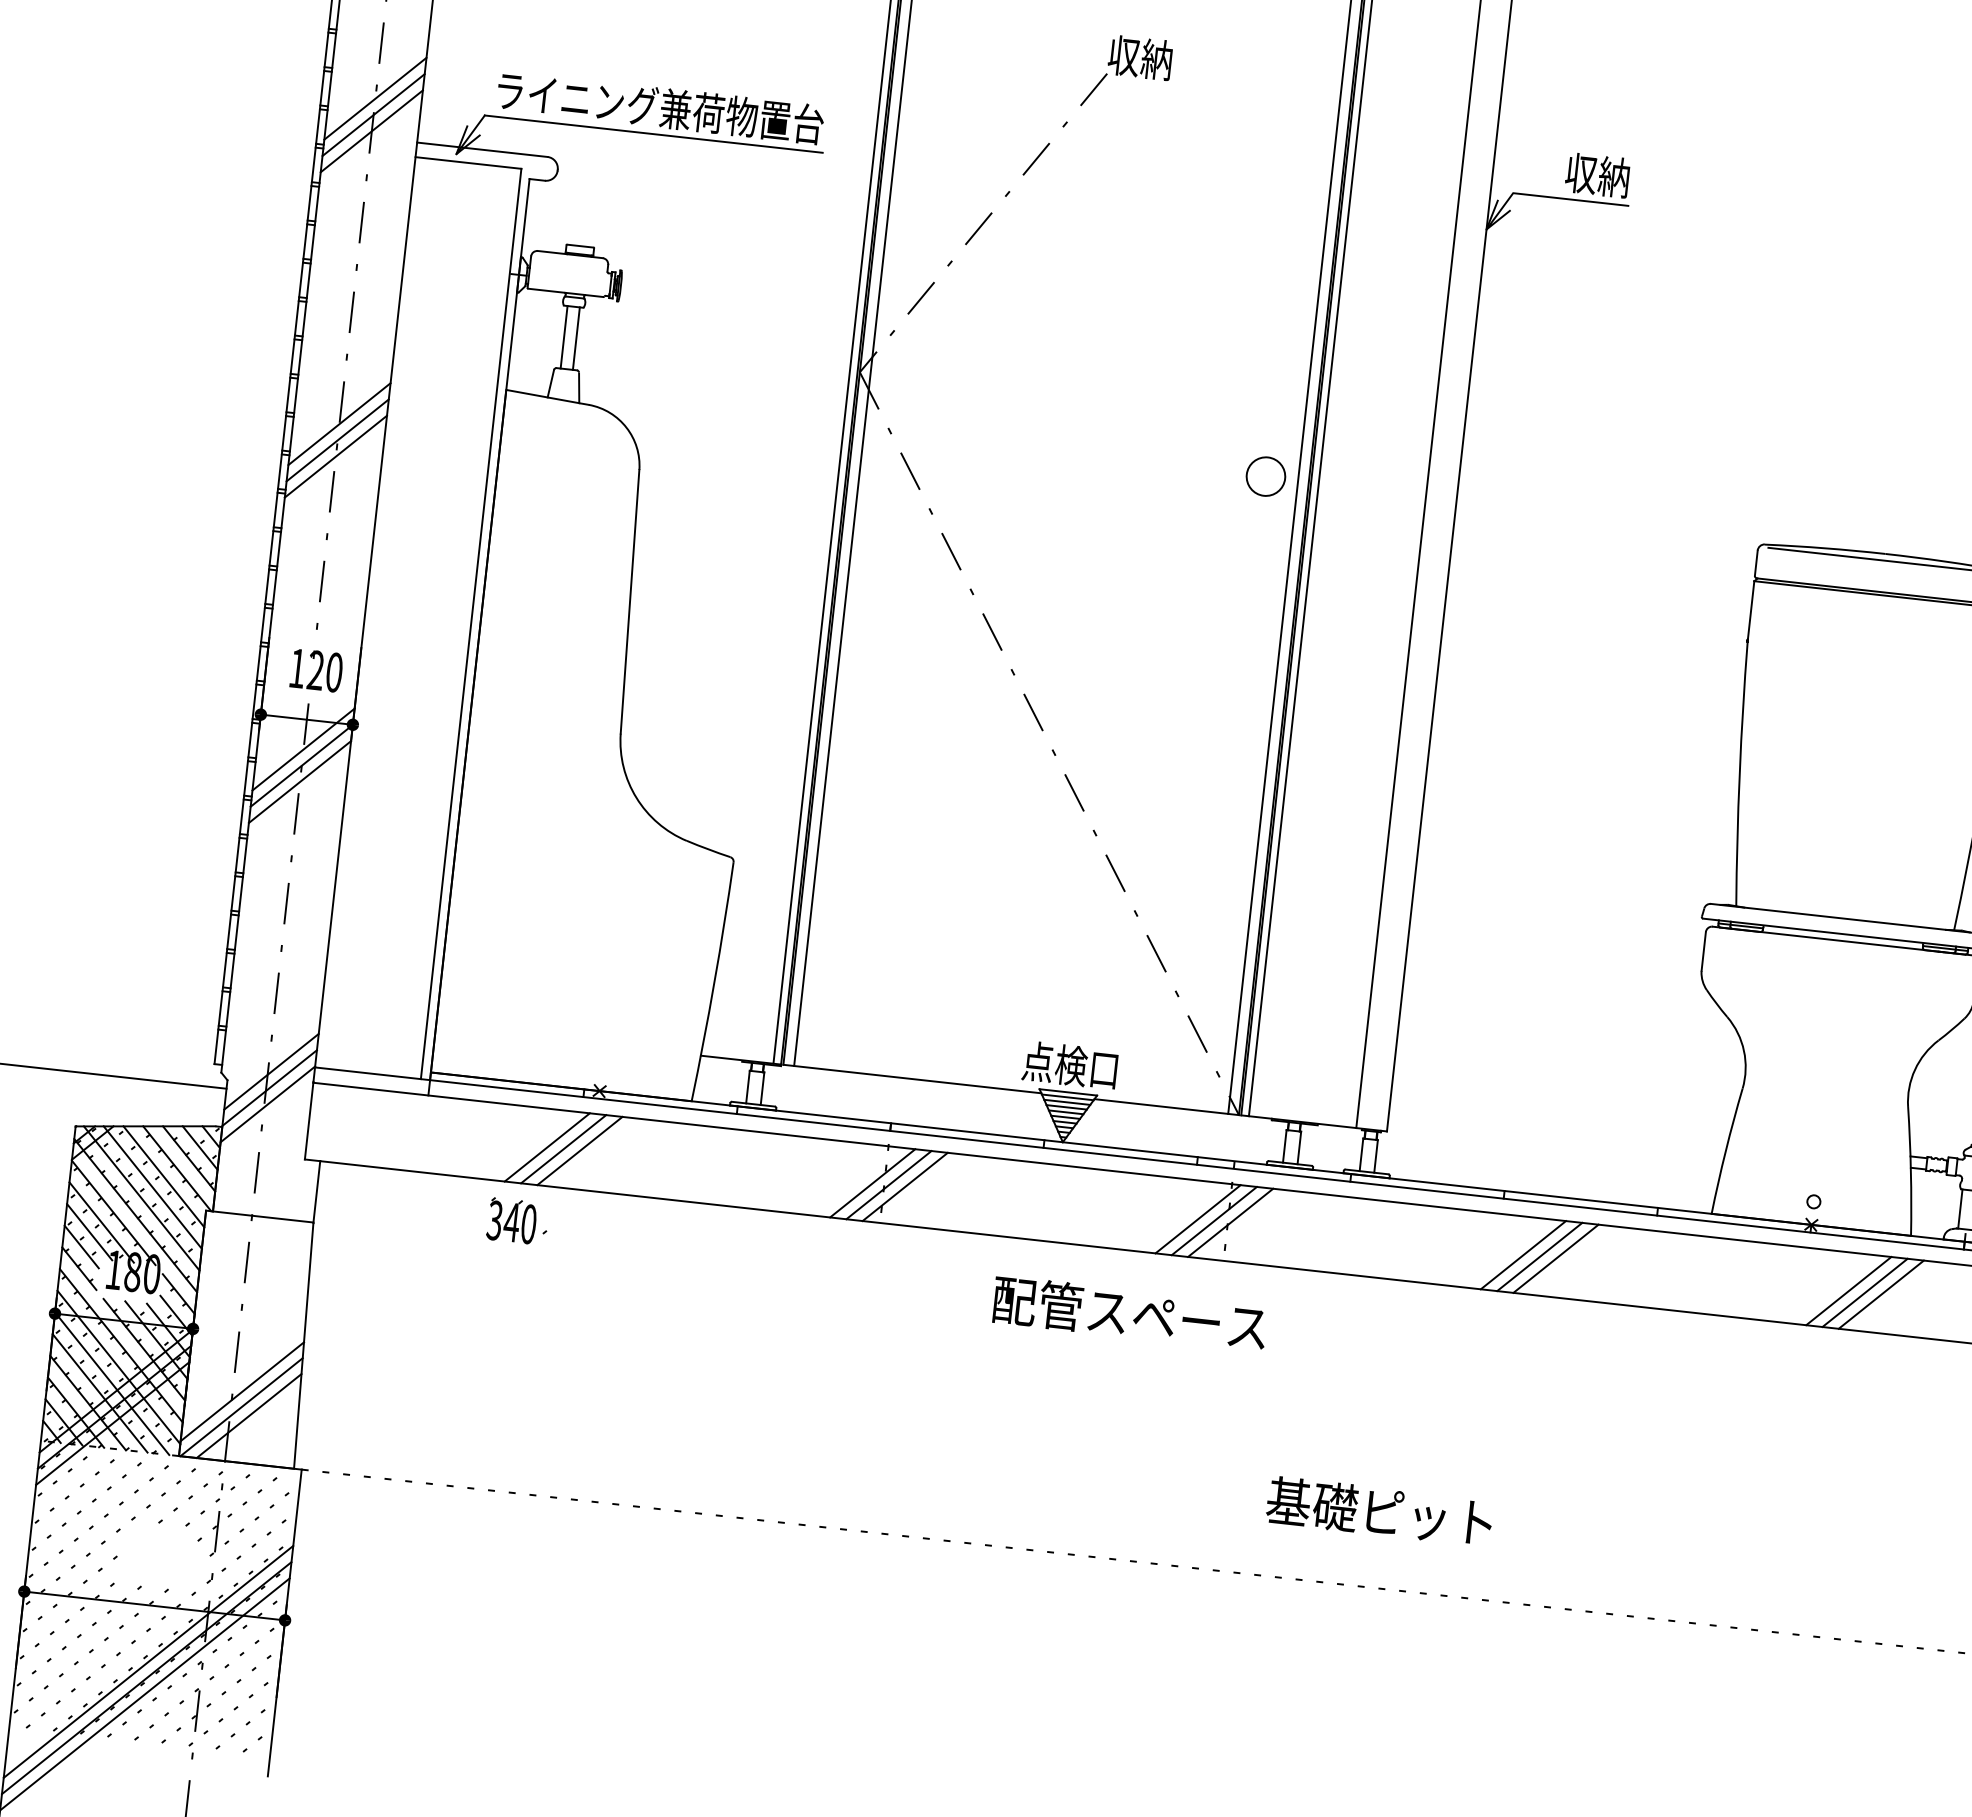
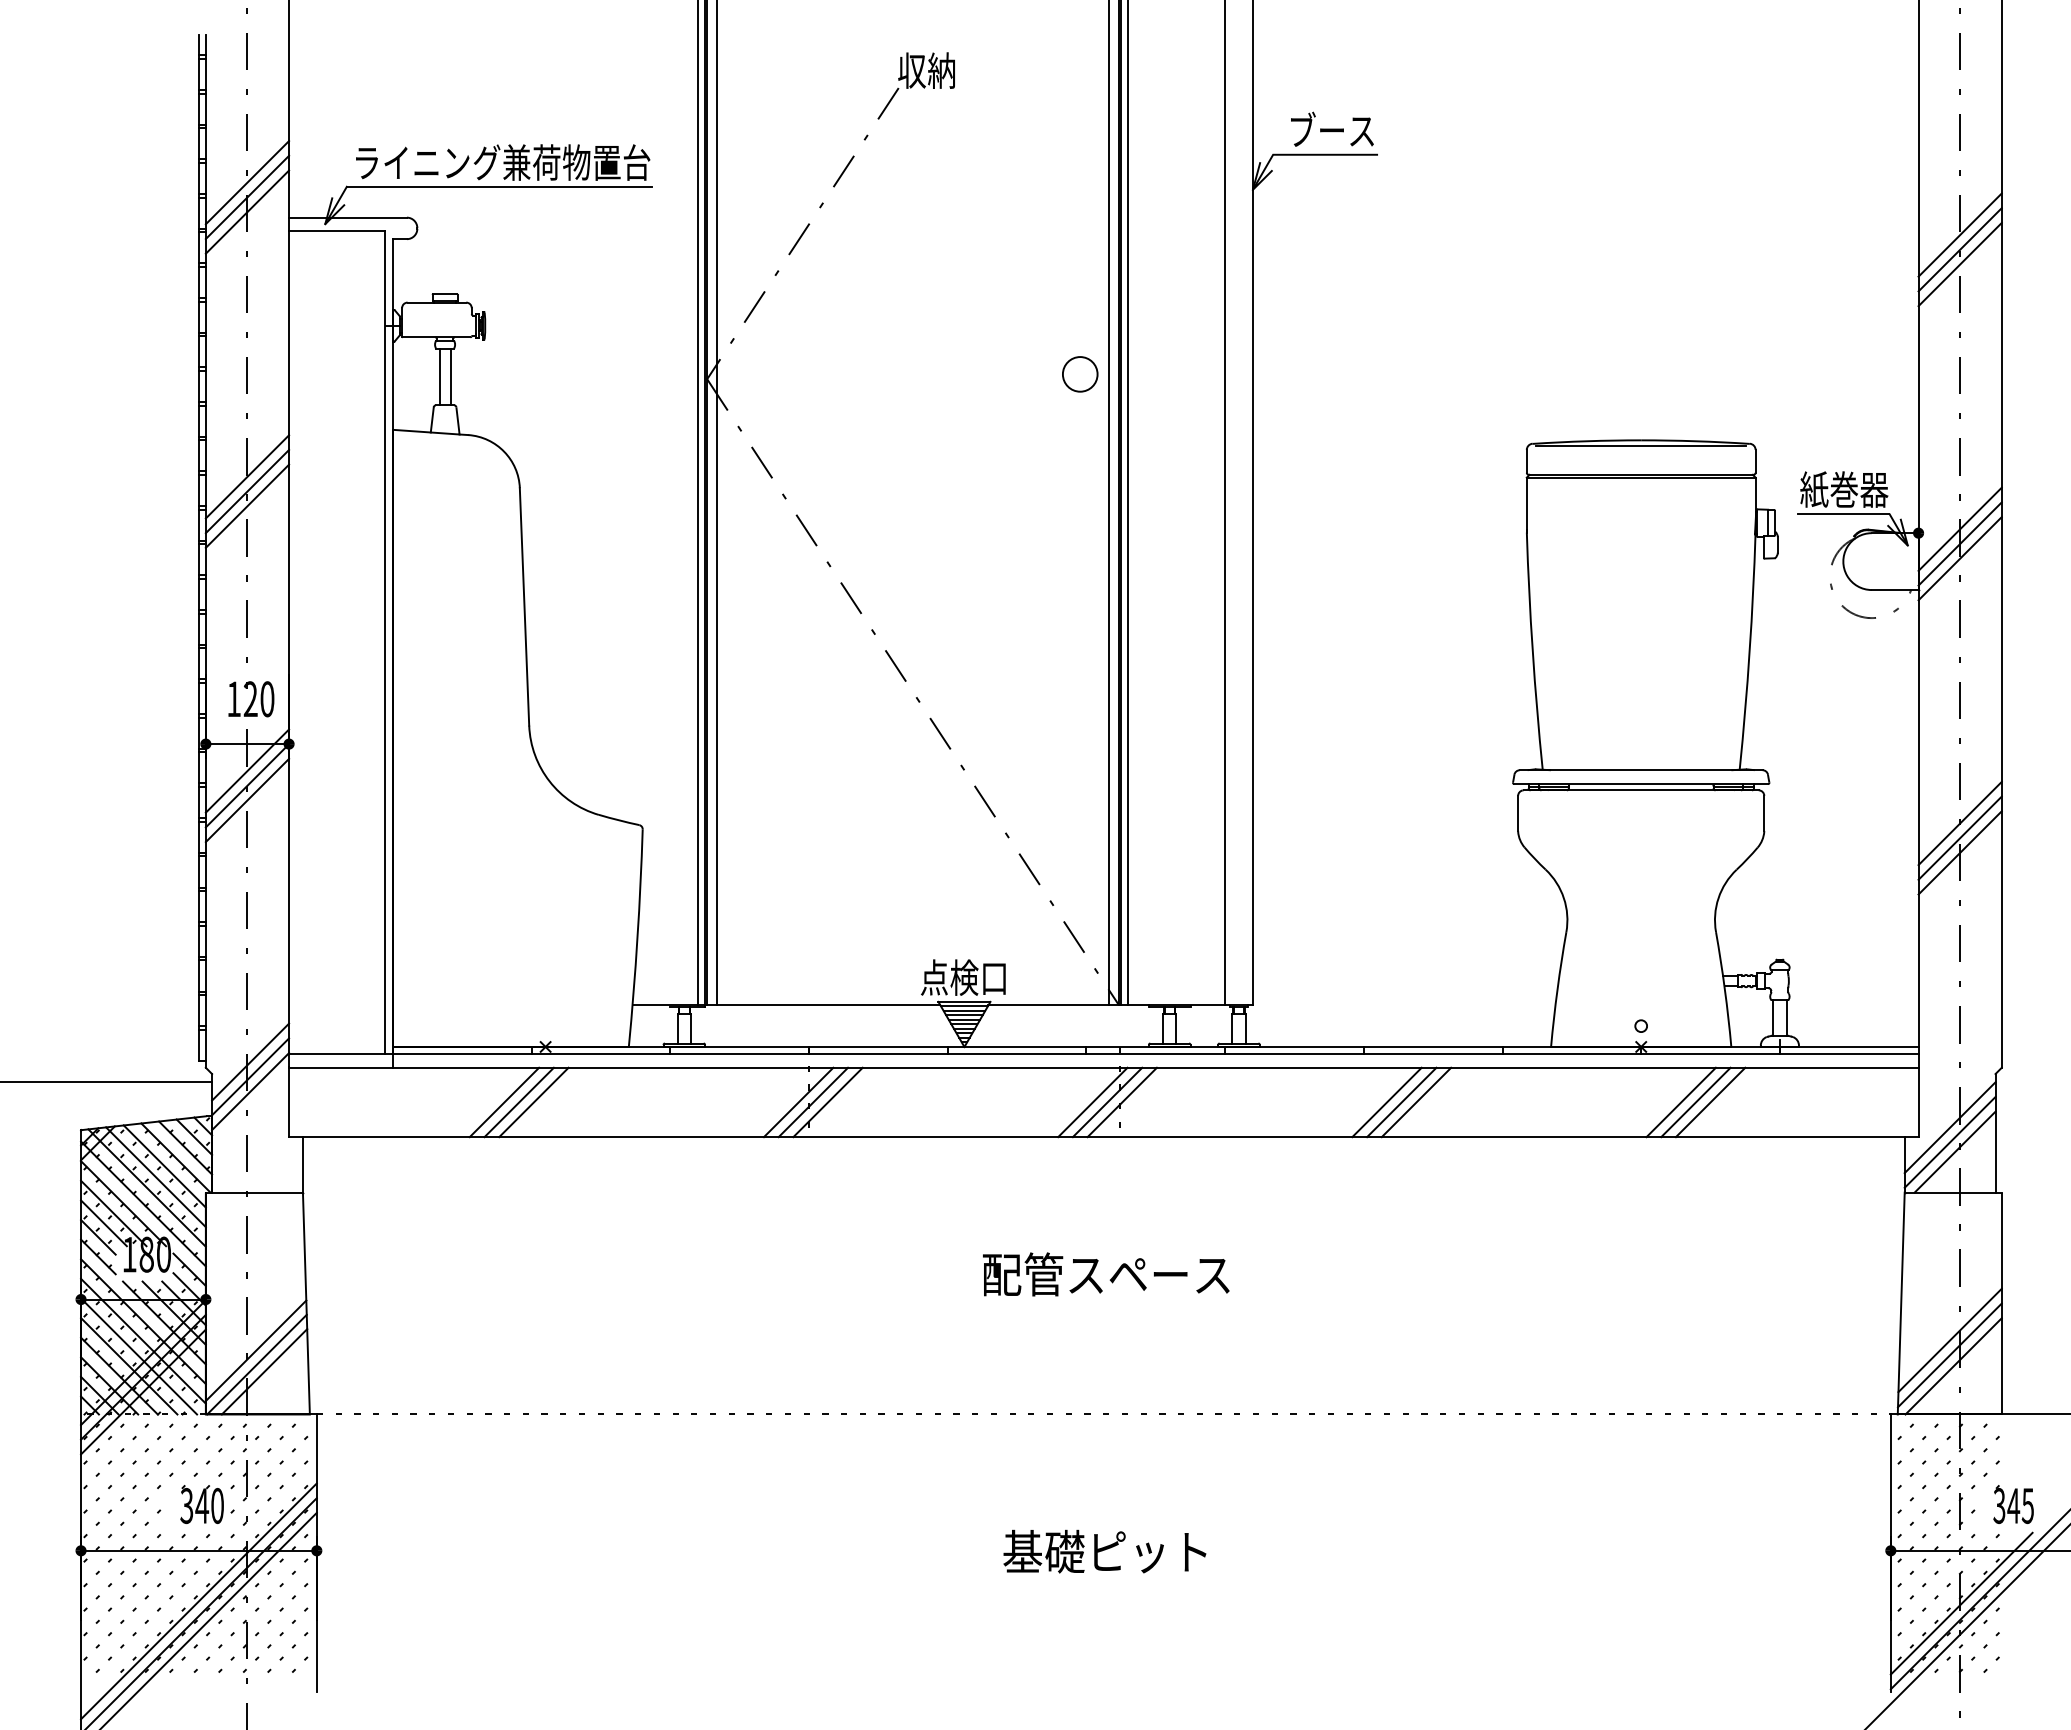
text: (1583, 172) -> (1333, 129), 収納 -> ブース
circle: (1266, 476) -> (1080, 374), moved
part: (517, 1221) -> (207, 1504), moved
text: (1130, 1313) -> (1106, 1274), moved
text: (1379, 1511) -> (1104, 1551), moved

